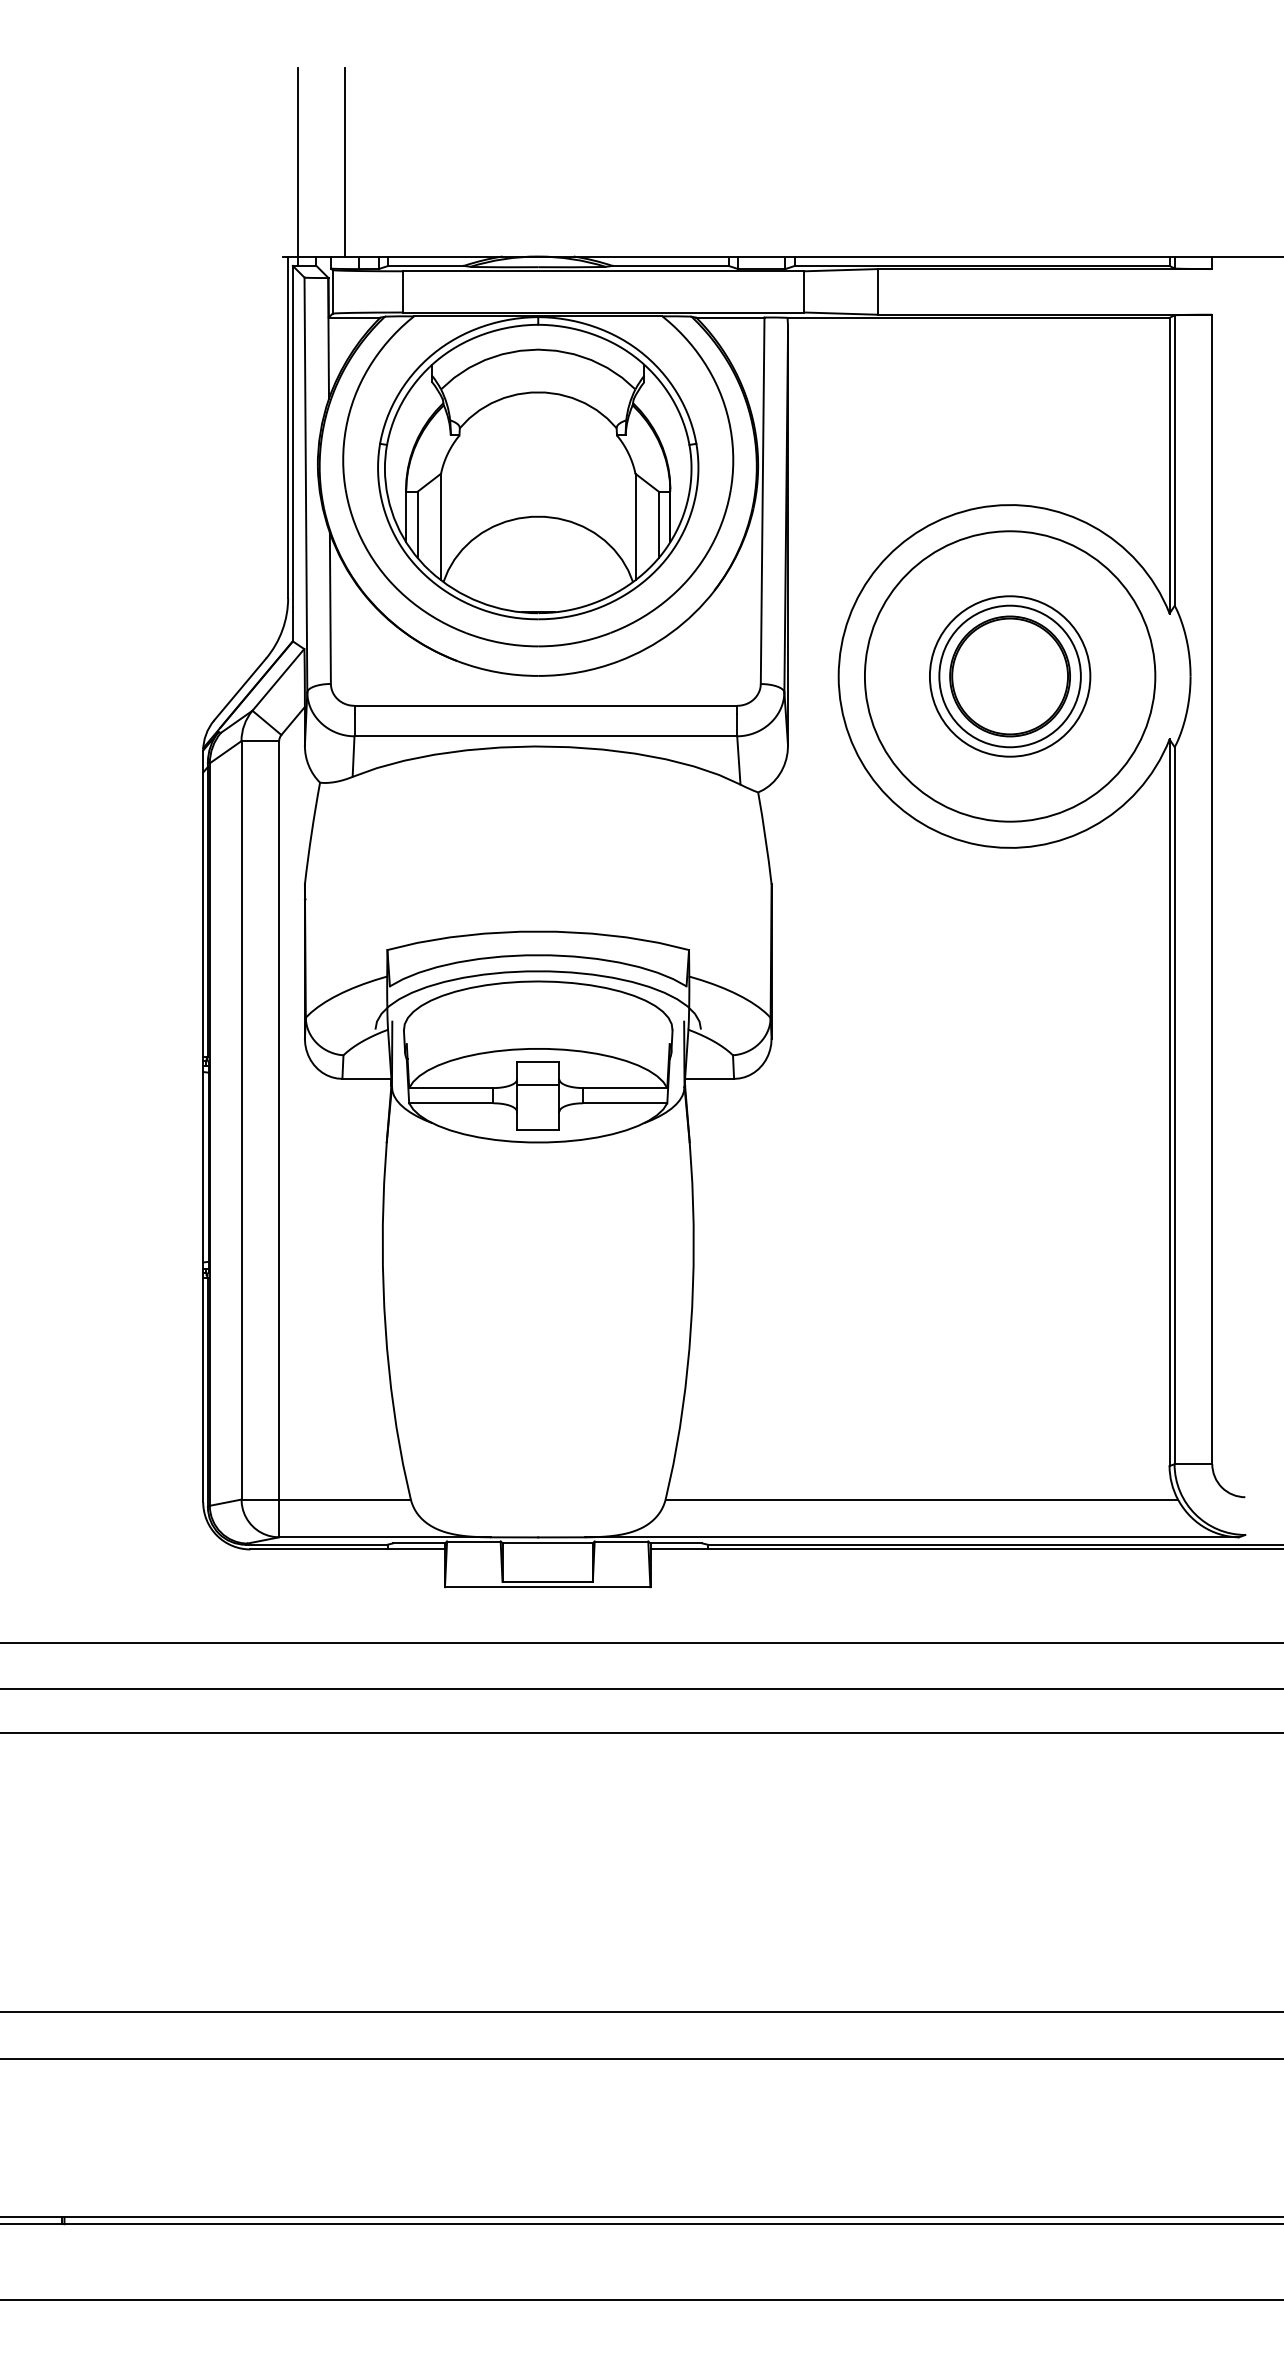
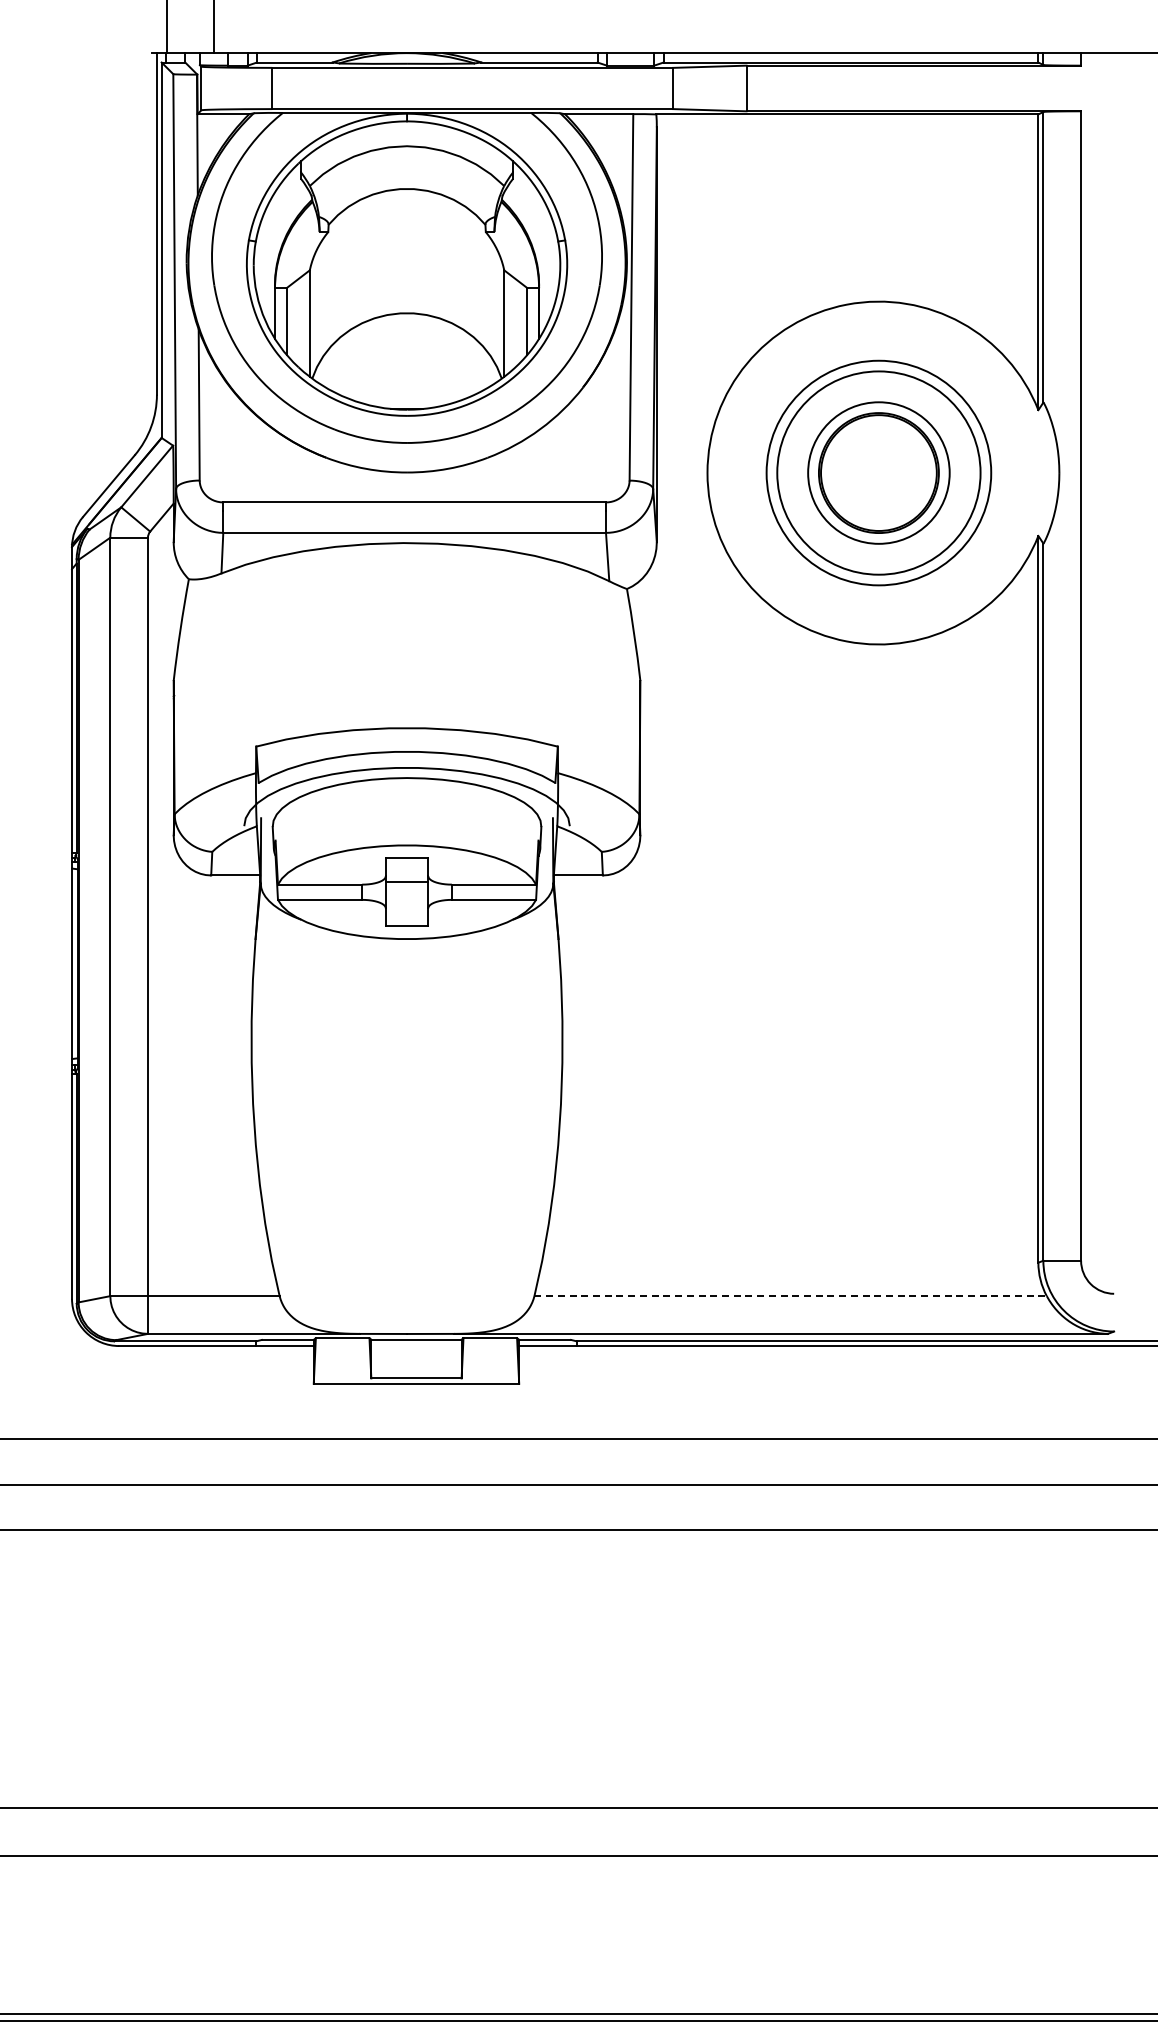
circle: (1009, 676) -> (878, 473), size x0.7
circle: (1009, 676) -> (878, 473), size x1.4
line: (922, 1499) -> (791, 1296), solid -> dashed

